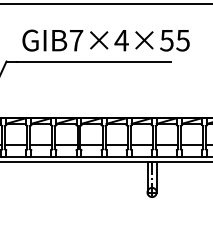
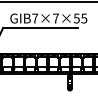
text: (120, 40) -> (55, 18), GIB7×4×55 -> GIB7×7×55

